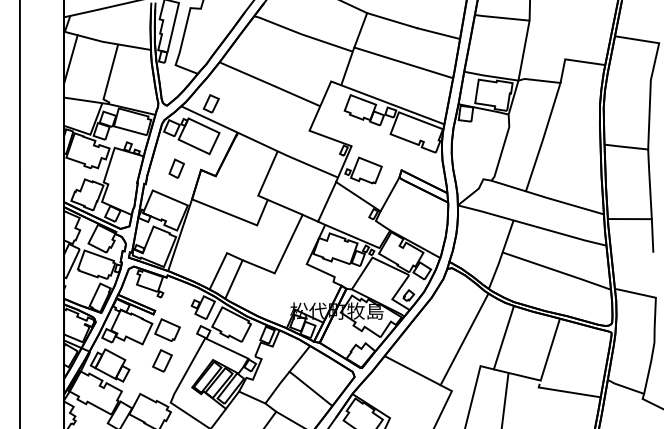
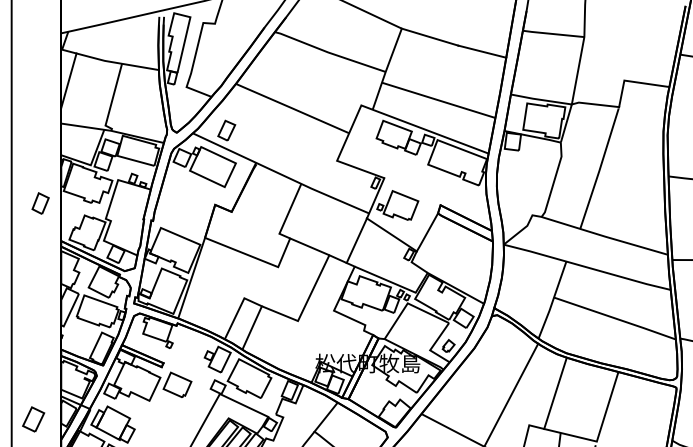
line: (403, 62) -> (438, 99), moved
part: (176, 168) -> (40, 203), moved
part: (162, 360) -> (33, 418), moved

